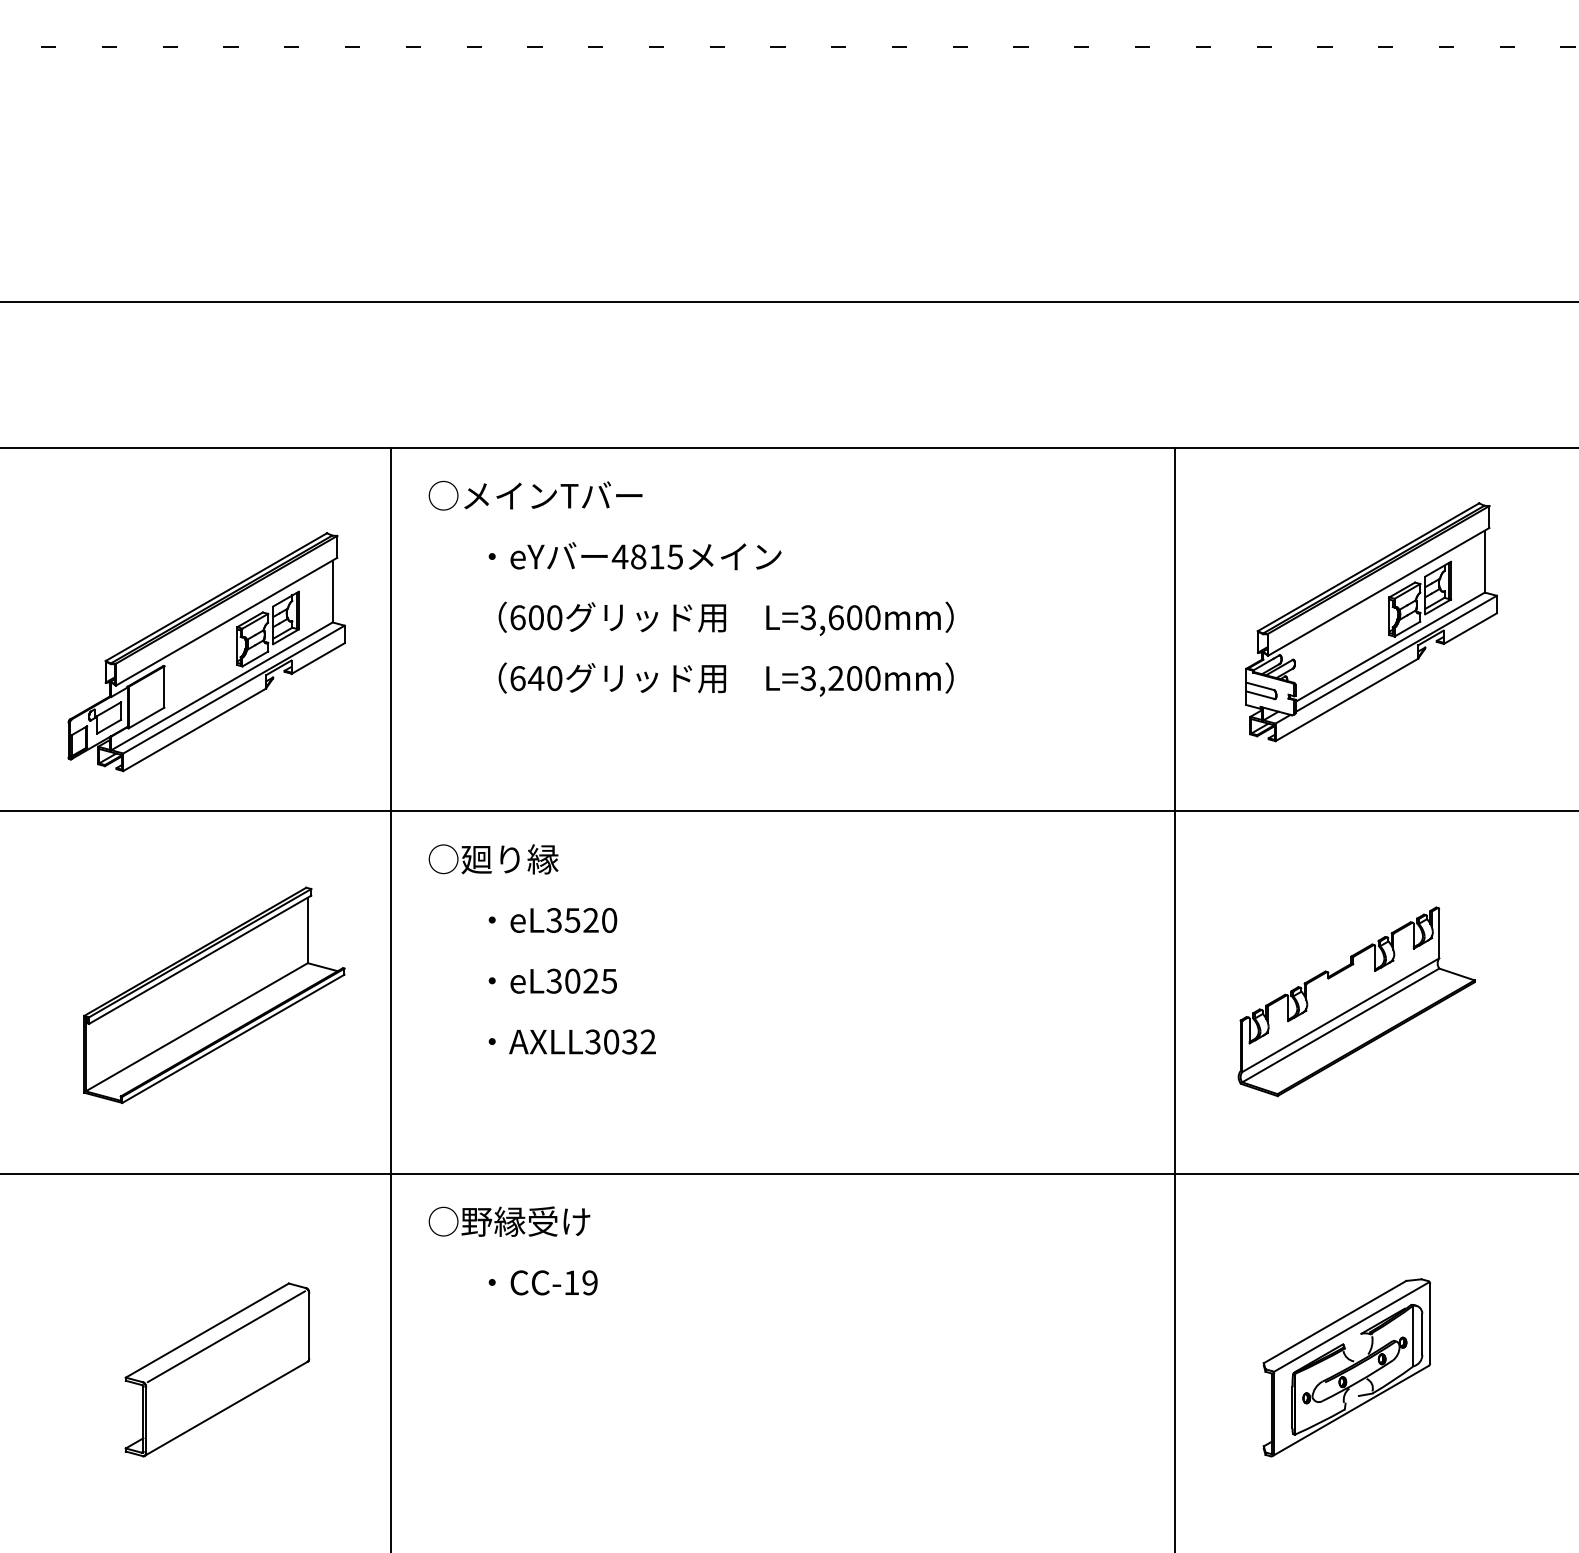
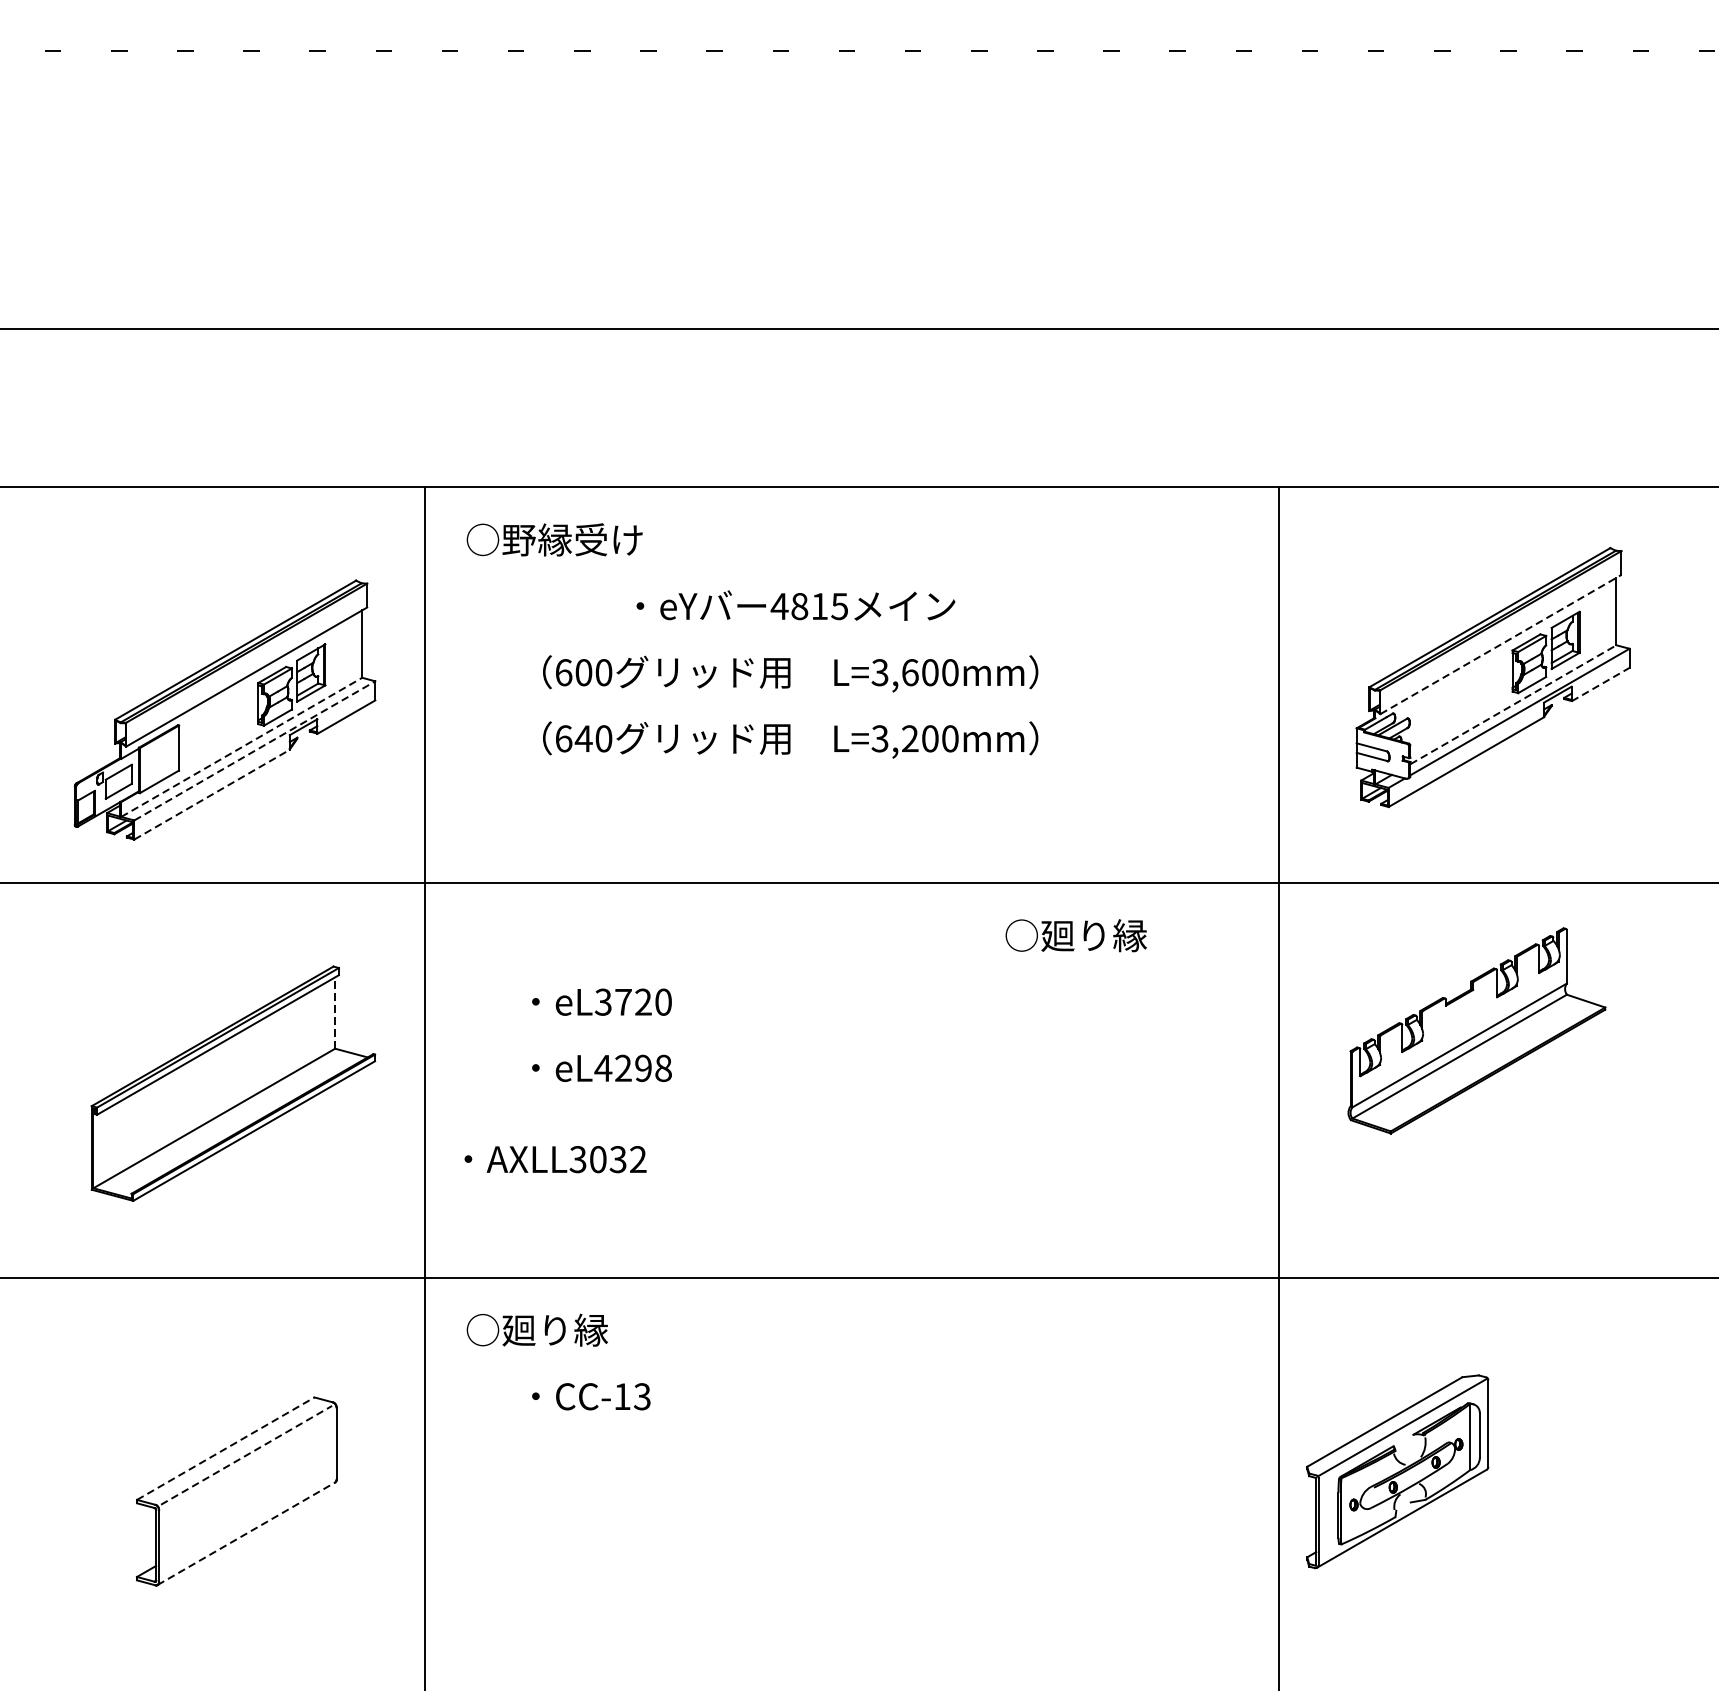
text: (551, 495) -> (600, 539), ○メインTバー -> ○野縁受け
text: (634, 556) -> (795, 606), moved
line: (1378, 591) -> (1500, 644), solid -> dashed
line: (1470, 628) -> (1600, 684), solid -> dashed
line: (1390, 646) -> (1513, 703), solid -> dashed
line: (222, 686) -> (242, 747), solid -> dashed
line: (234, 689) -> (255, 750), solid -> dashed
line: (195, 729) -> (212, 794), solid -> dashed
text: (493, 859) -> (1076, 935), moved
text: (572, 920) -> (623, 1002), eL3520 -> eL3720
line: (307, 930) -> (334, 1013), solid -> dashed
text: (581, 980) -> (633, 1067), eL3025 -> eL4298
part: (1356, 1001) -> (1476, 1030), moved
text: (571, 1041) -> (554, 1159), moved
text: (525, 1221) -> (572, 1329), ○野縁受け -> ○廻り縁
text: (589, 1282) -> (641, 1396), CC-19 -> CC-13
line: (207, 1330) -> (225, 1448), solid -> dashed
line: (226, 1336) -> (246, 1455), solid -> dashed
part: (1346, 1367) -> (1397, 1471), moved
line: (226, 1408) -> (246, 1533), solid -> dashed

